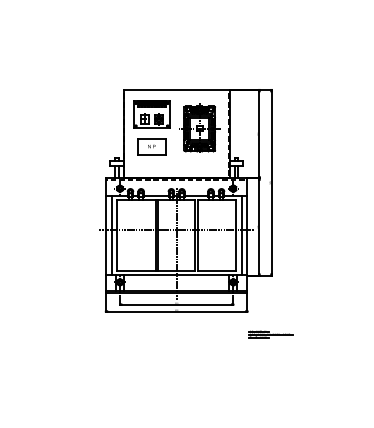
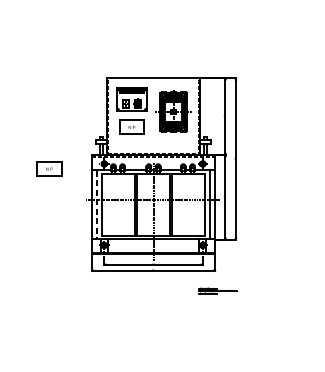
part: (56, 194) -> (49, 169), added
line: (111, 236) -> (96, 205), solid -> dashed
part: (270, 334) -> (217, 290), moved

